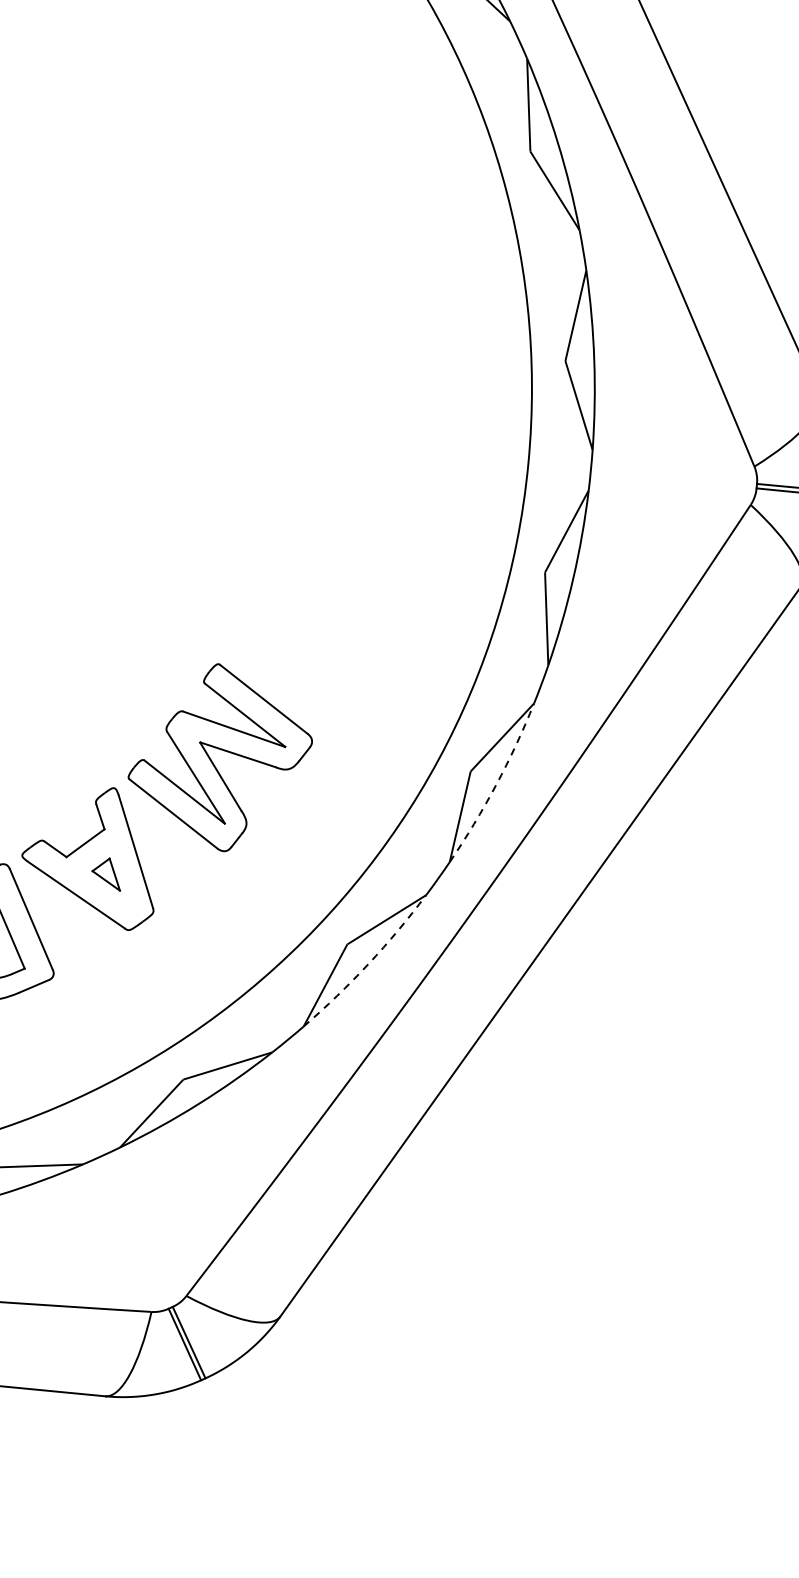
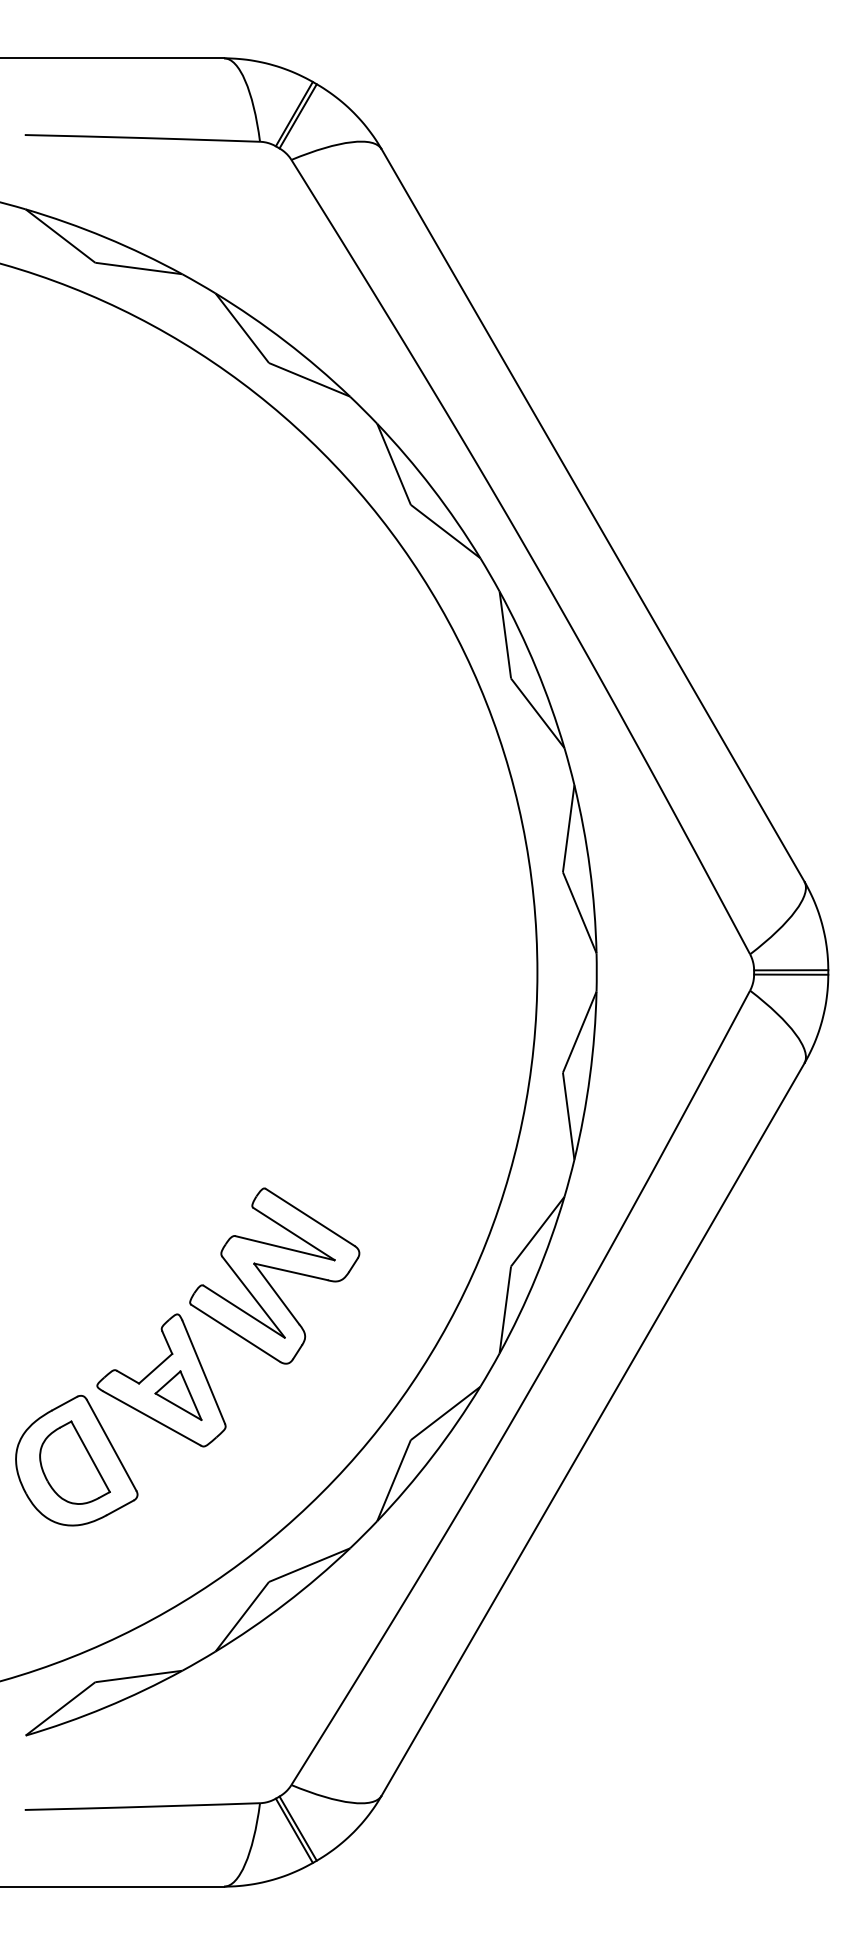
arc: (496, 784) -> (536, 1276), dashed -> solid
part: (106, 873) -> (178, 1395), size x1.67
arc: (368, 963) -> (432, 1456), dashed -> solid

